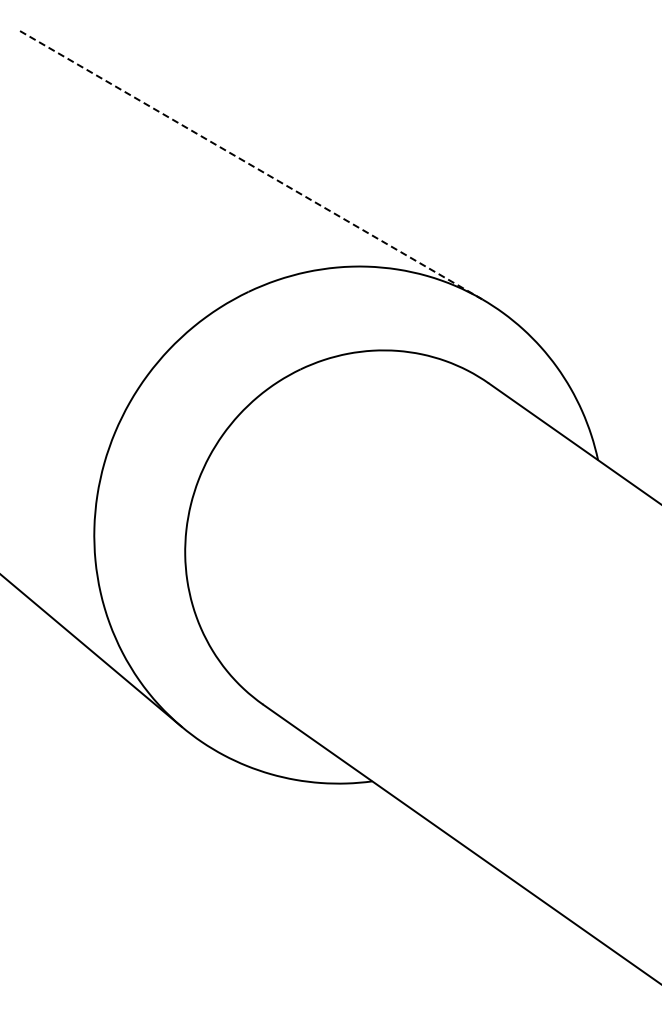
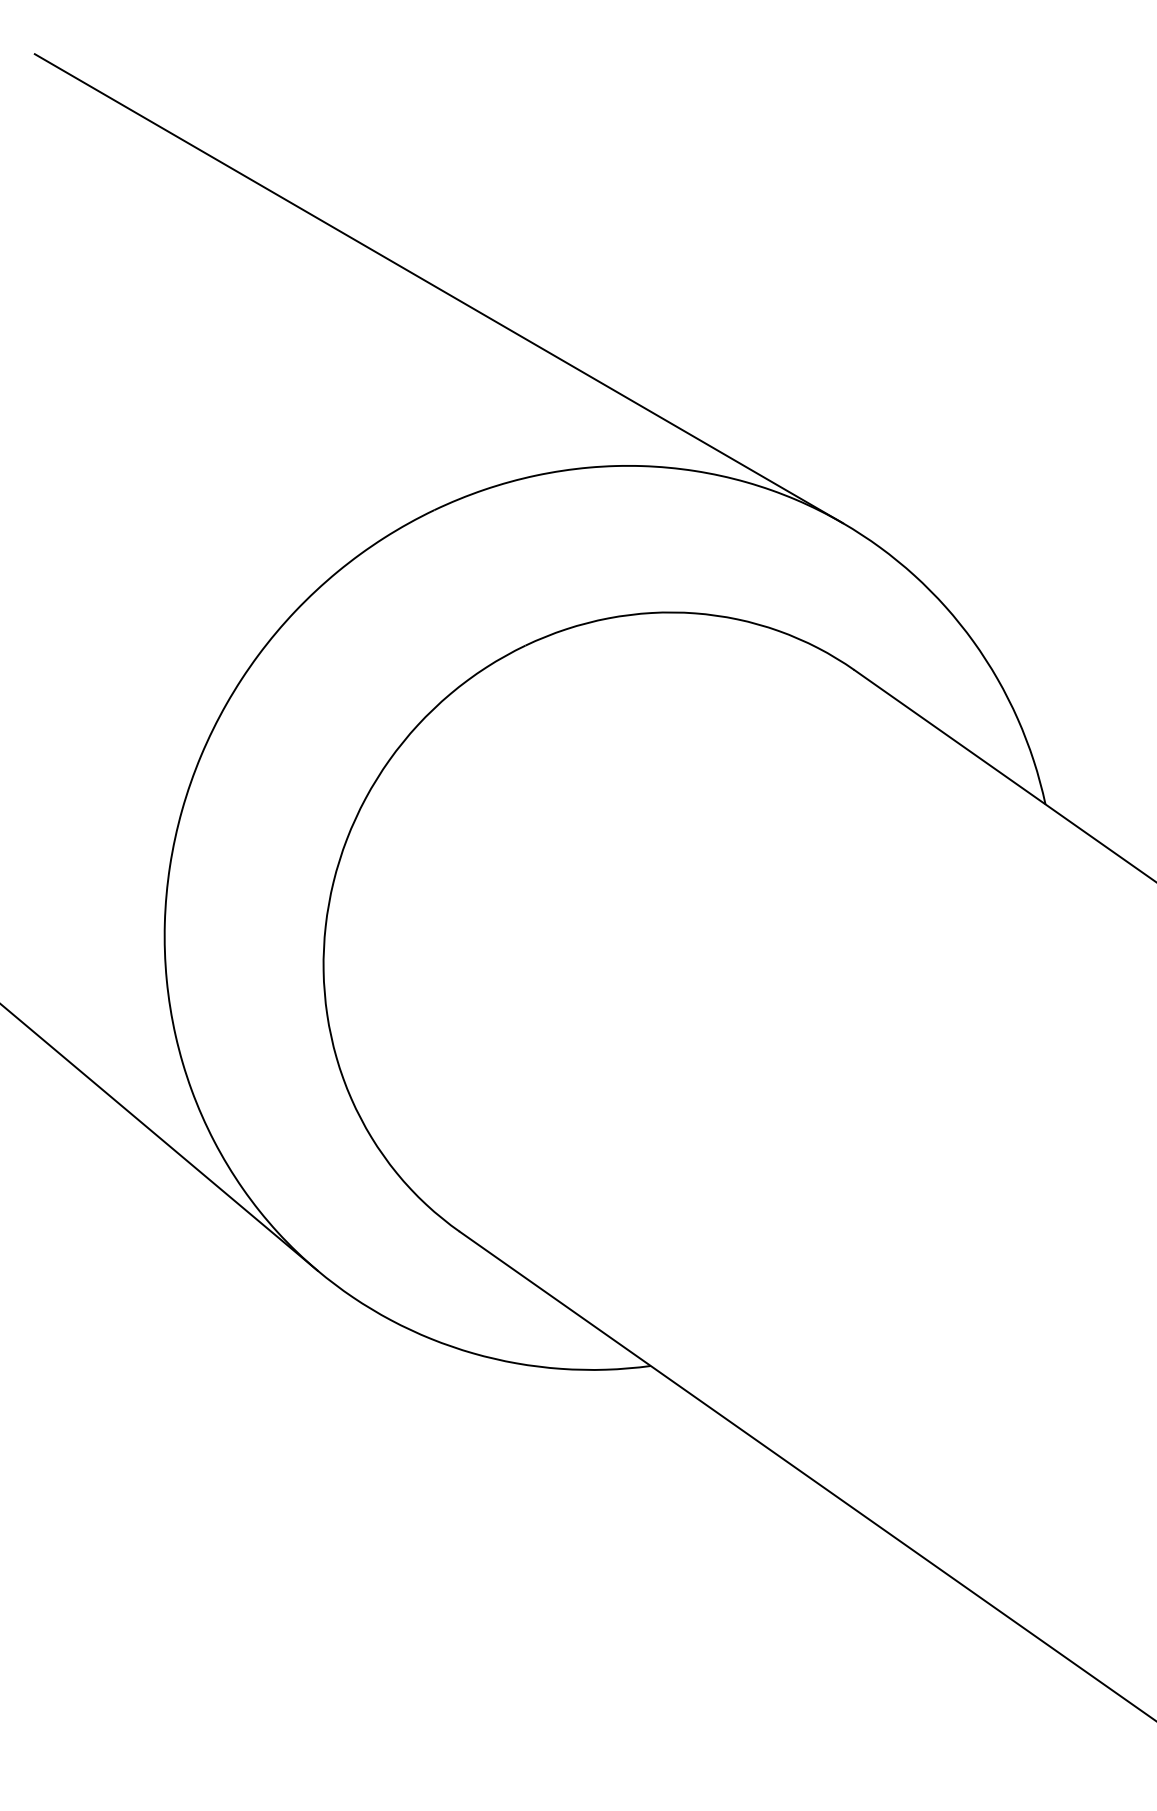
line: (251, 165) -> (439, 289), dashed -> solid

